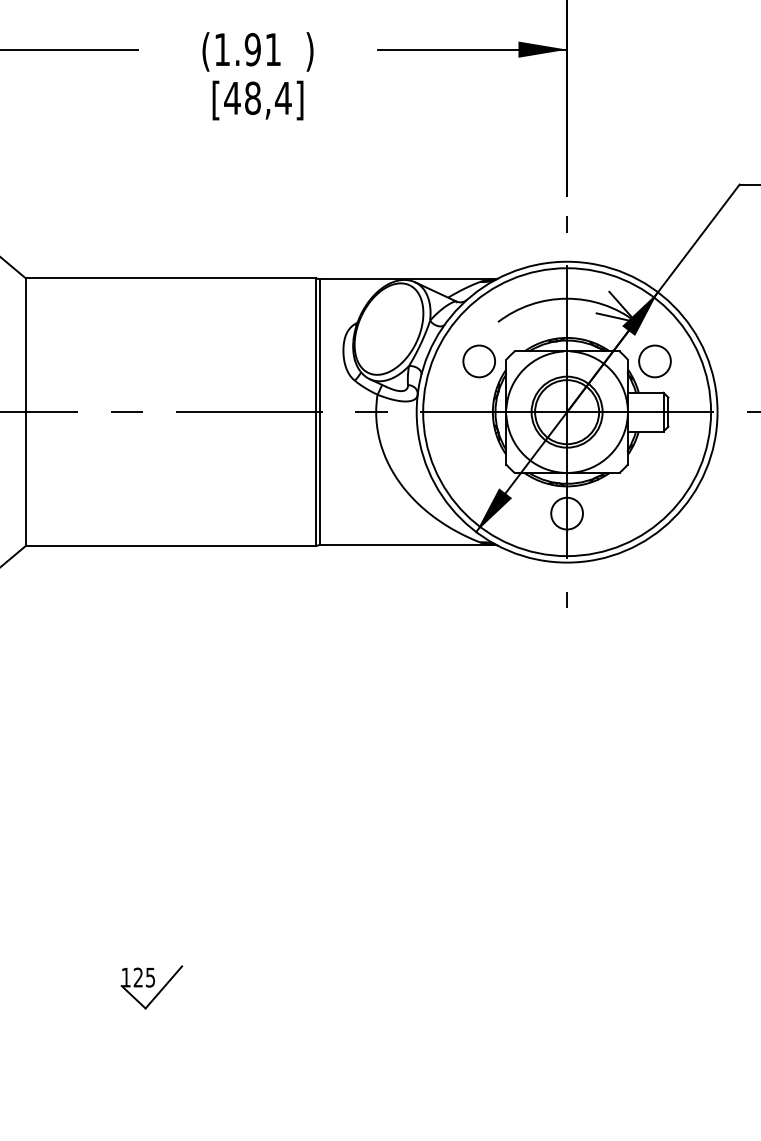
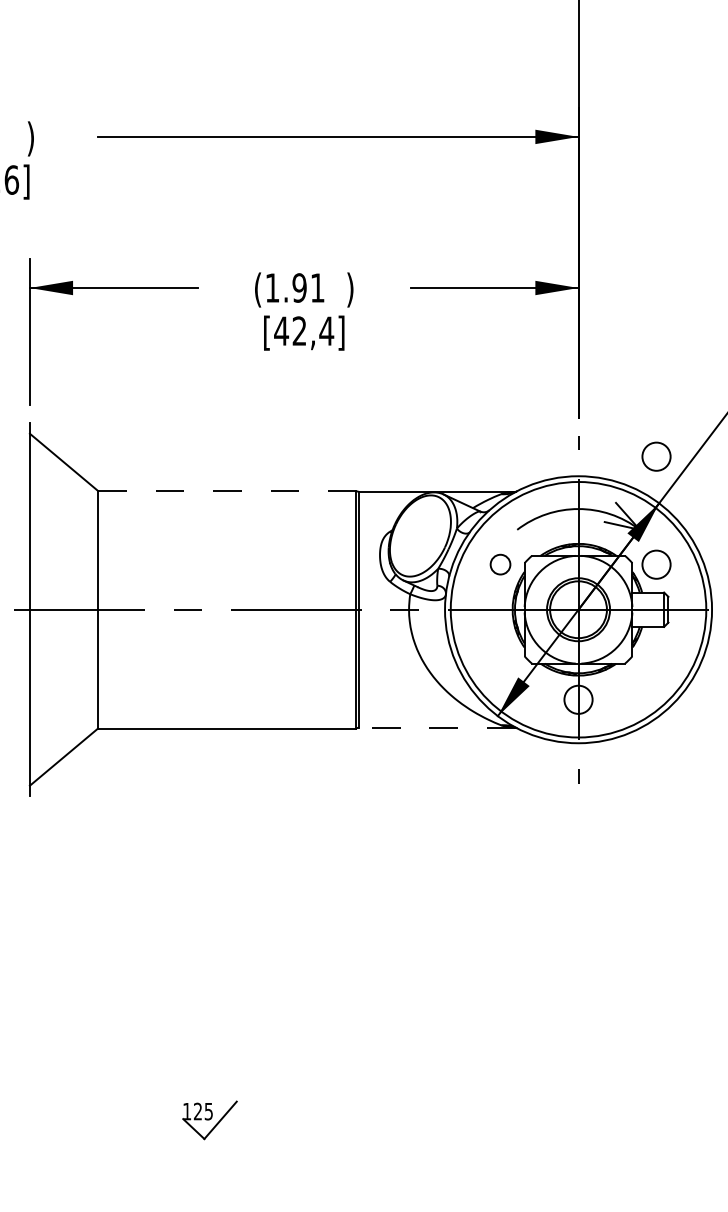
text: (252, 97) -> (299, 330), [48,4] -> [42,4]
circle: (654, 239) -> (656, 456), added
line: (171, 277) -> (227, 490), solid -> dashed
circle: (479, 361) -> (500, 564), size x0.7
line: (407, 544) -> (436, 727), solid -> dashed

